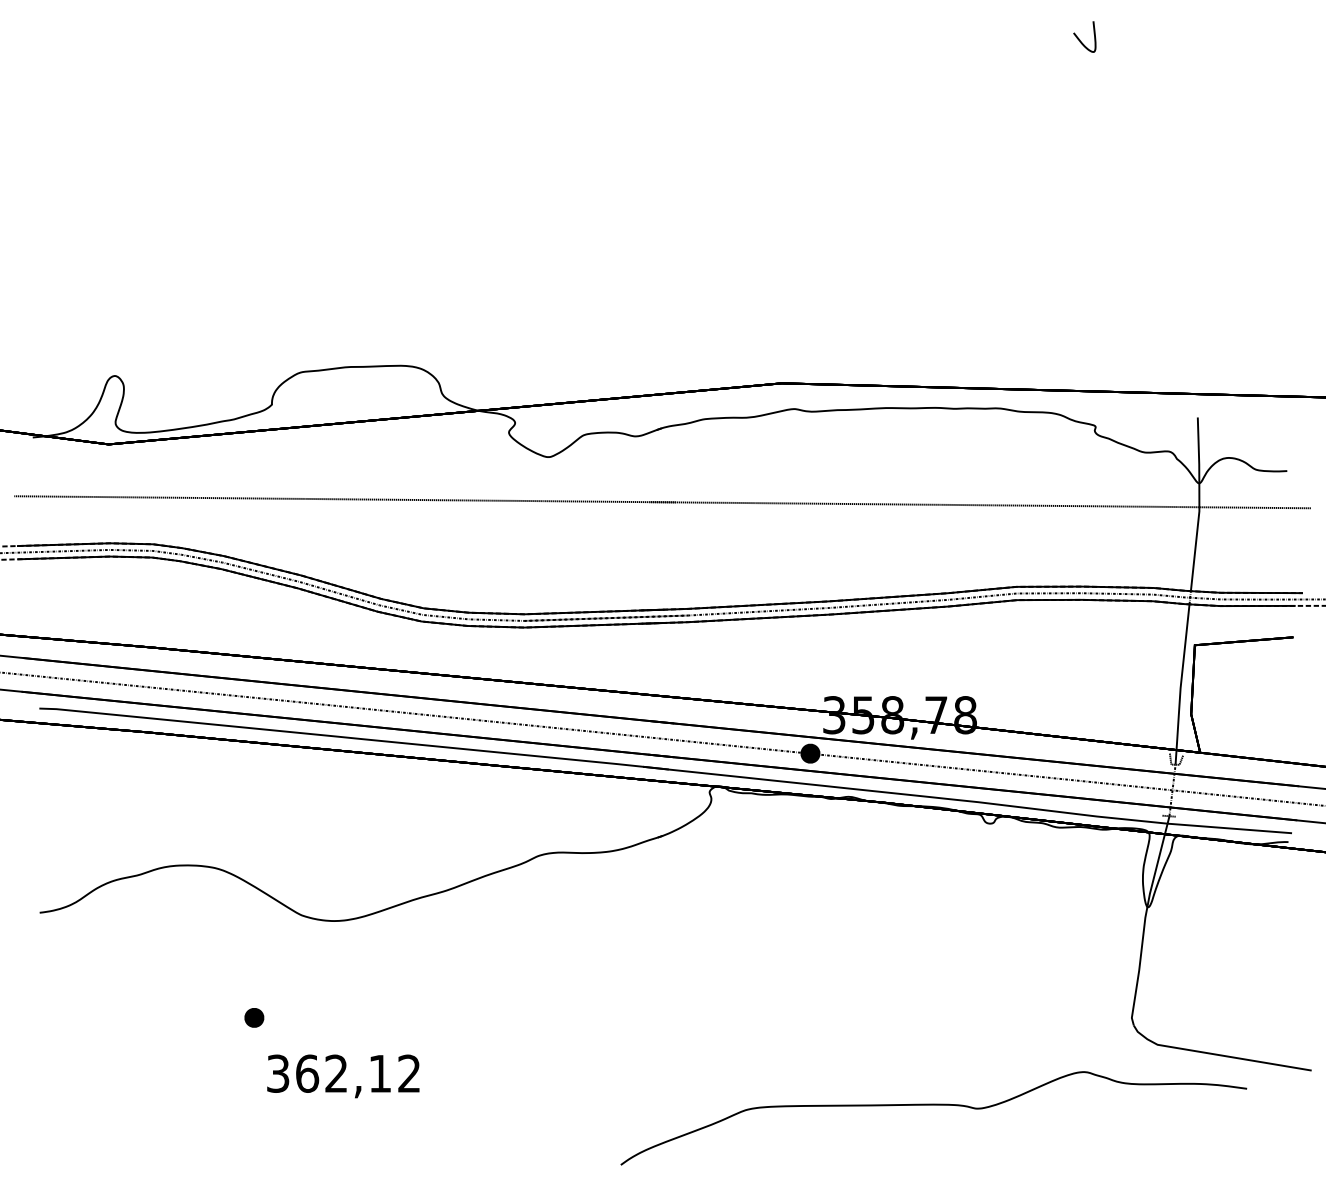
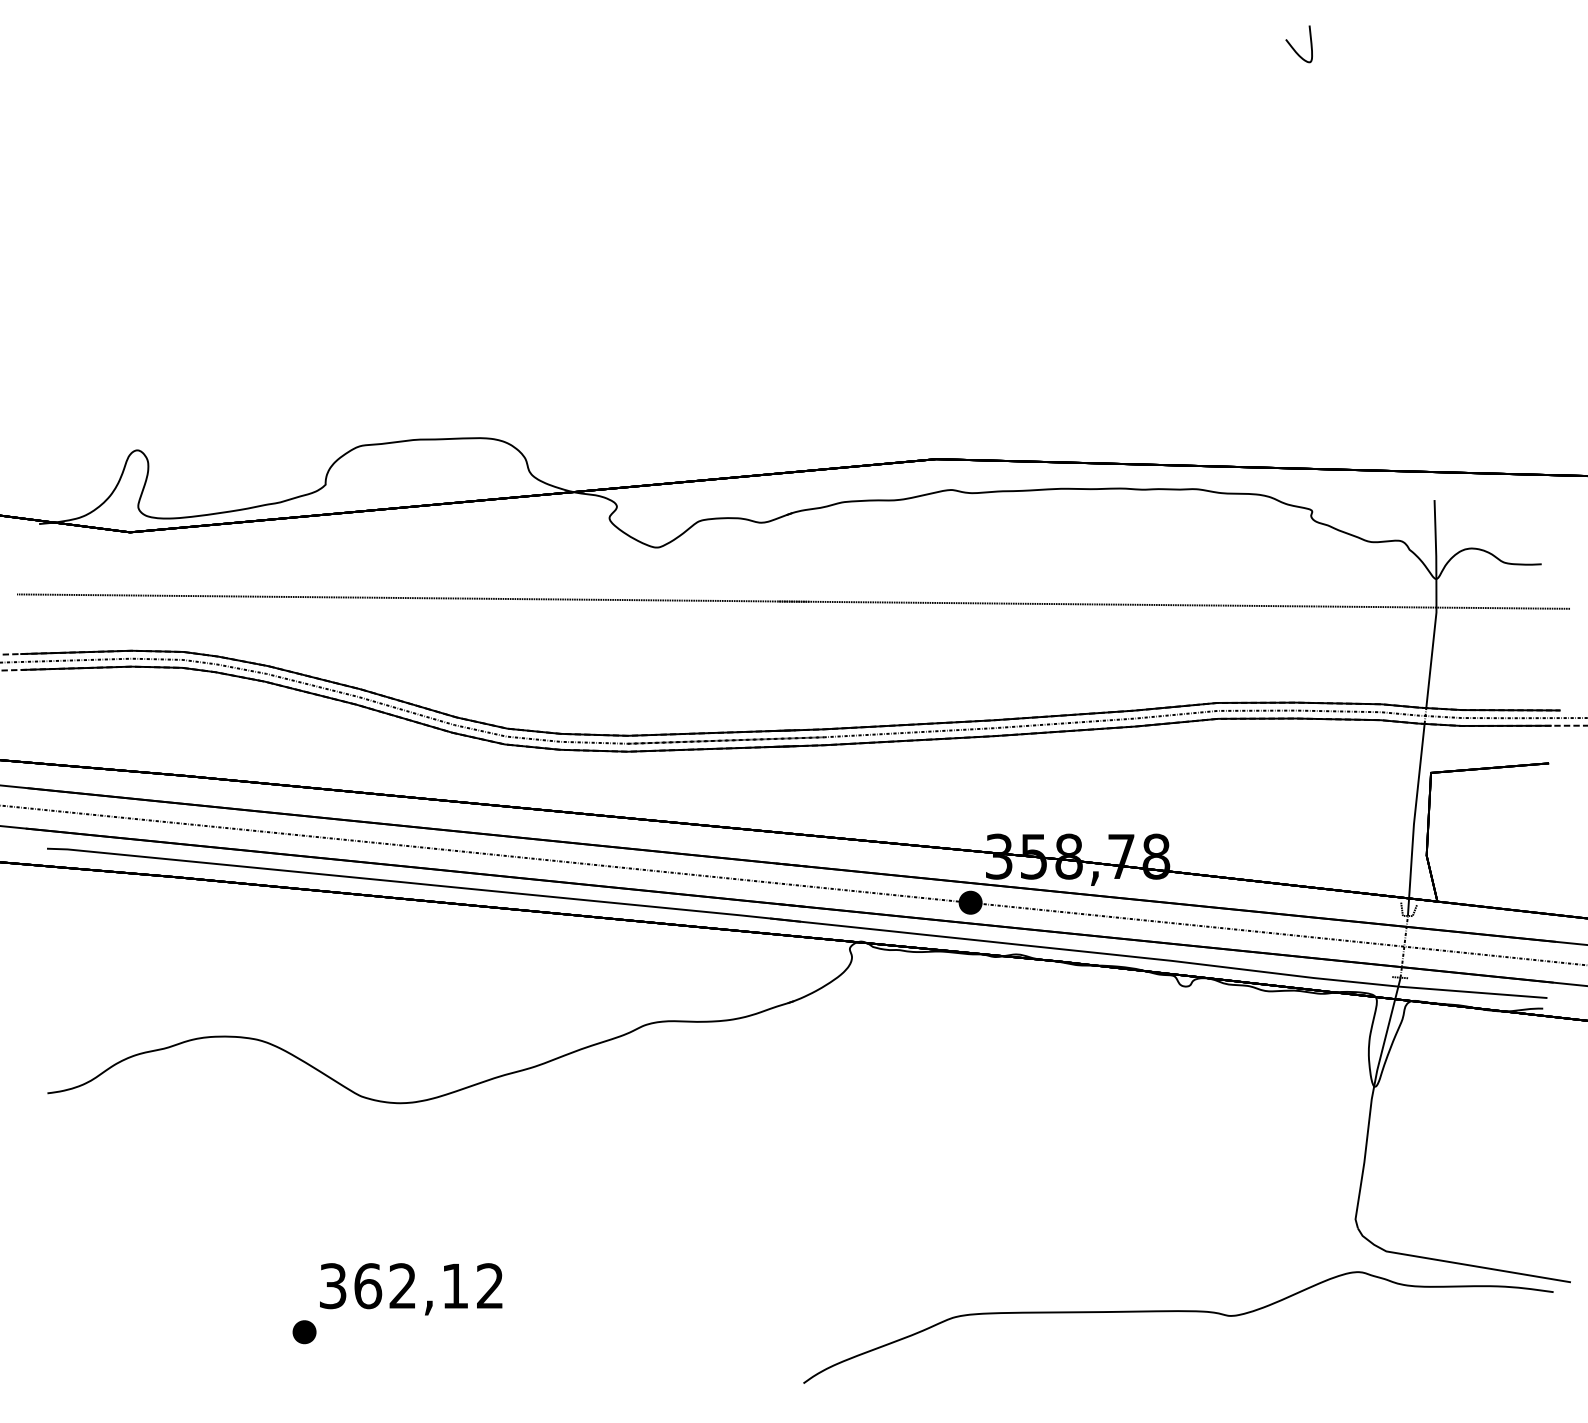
part: (254, 1018) -> (304, 1332), moved
curve: (937, 1105) -> (1182, 1312), moved

